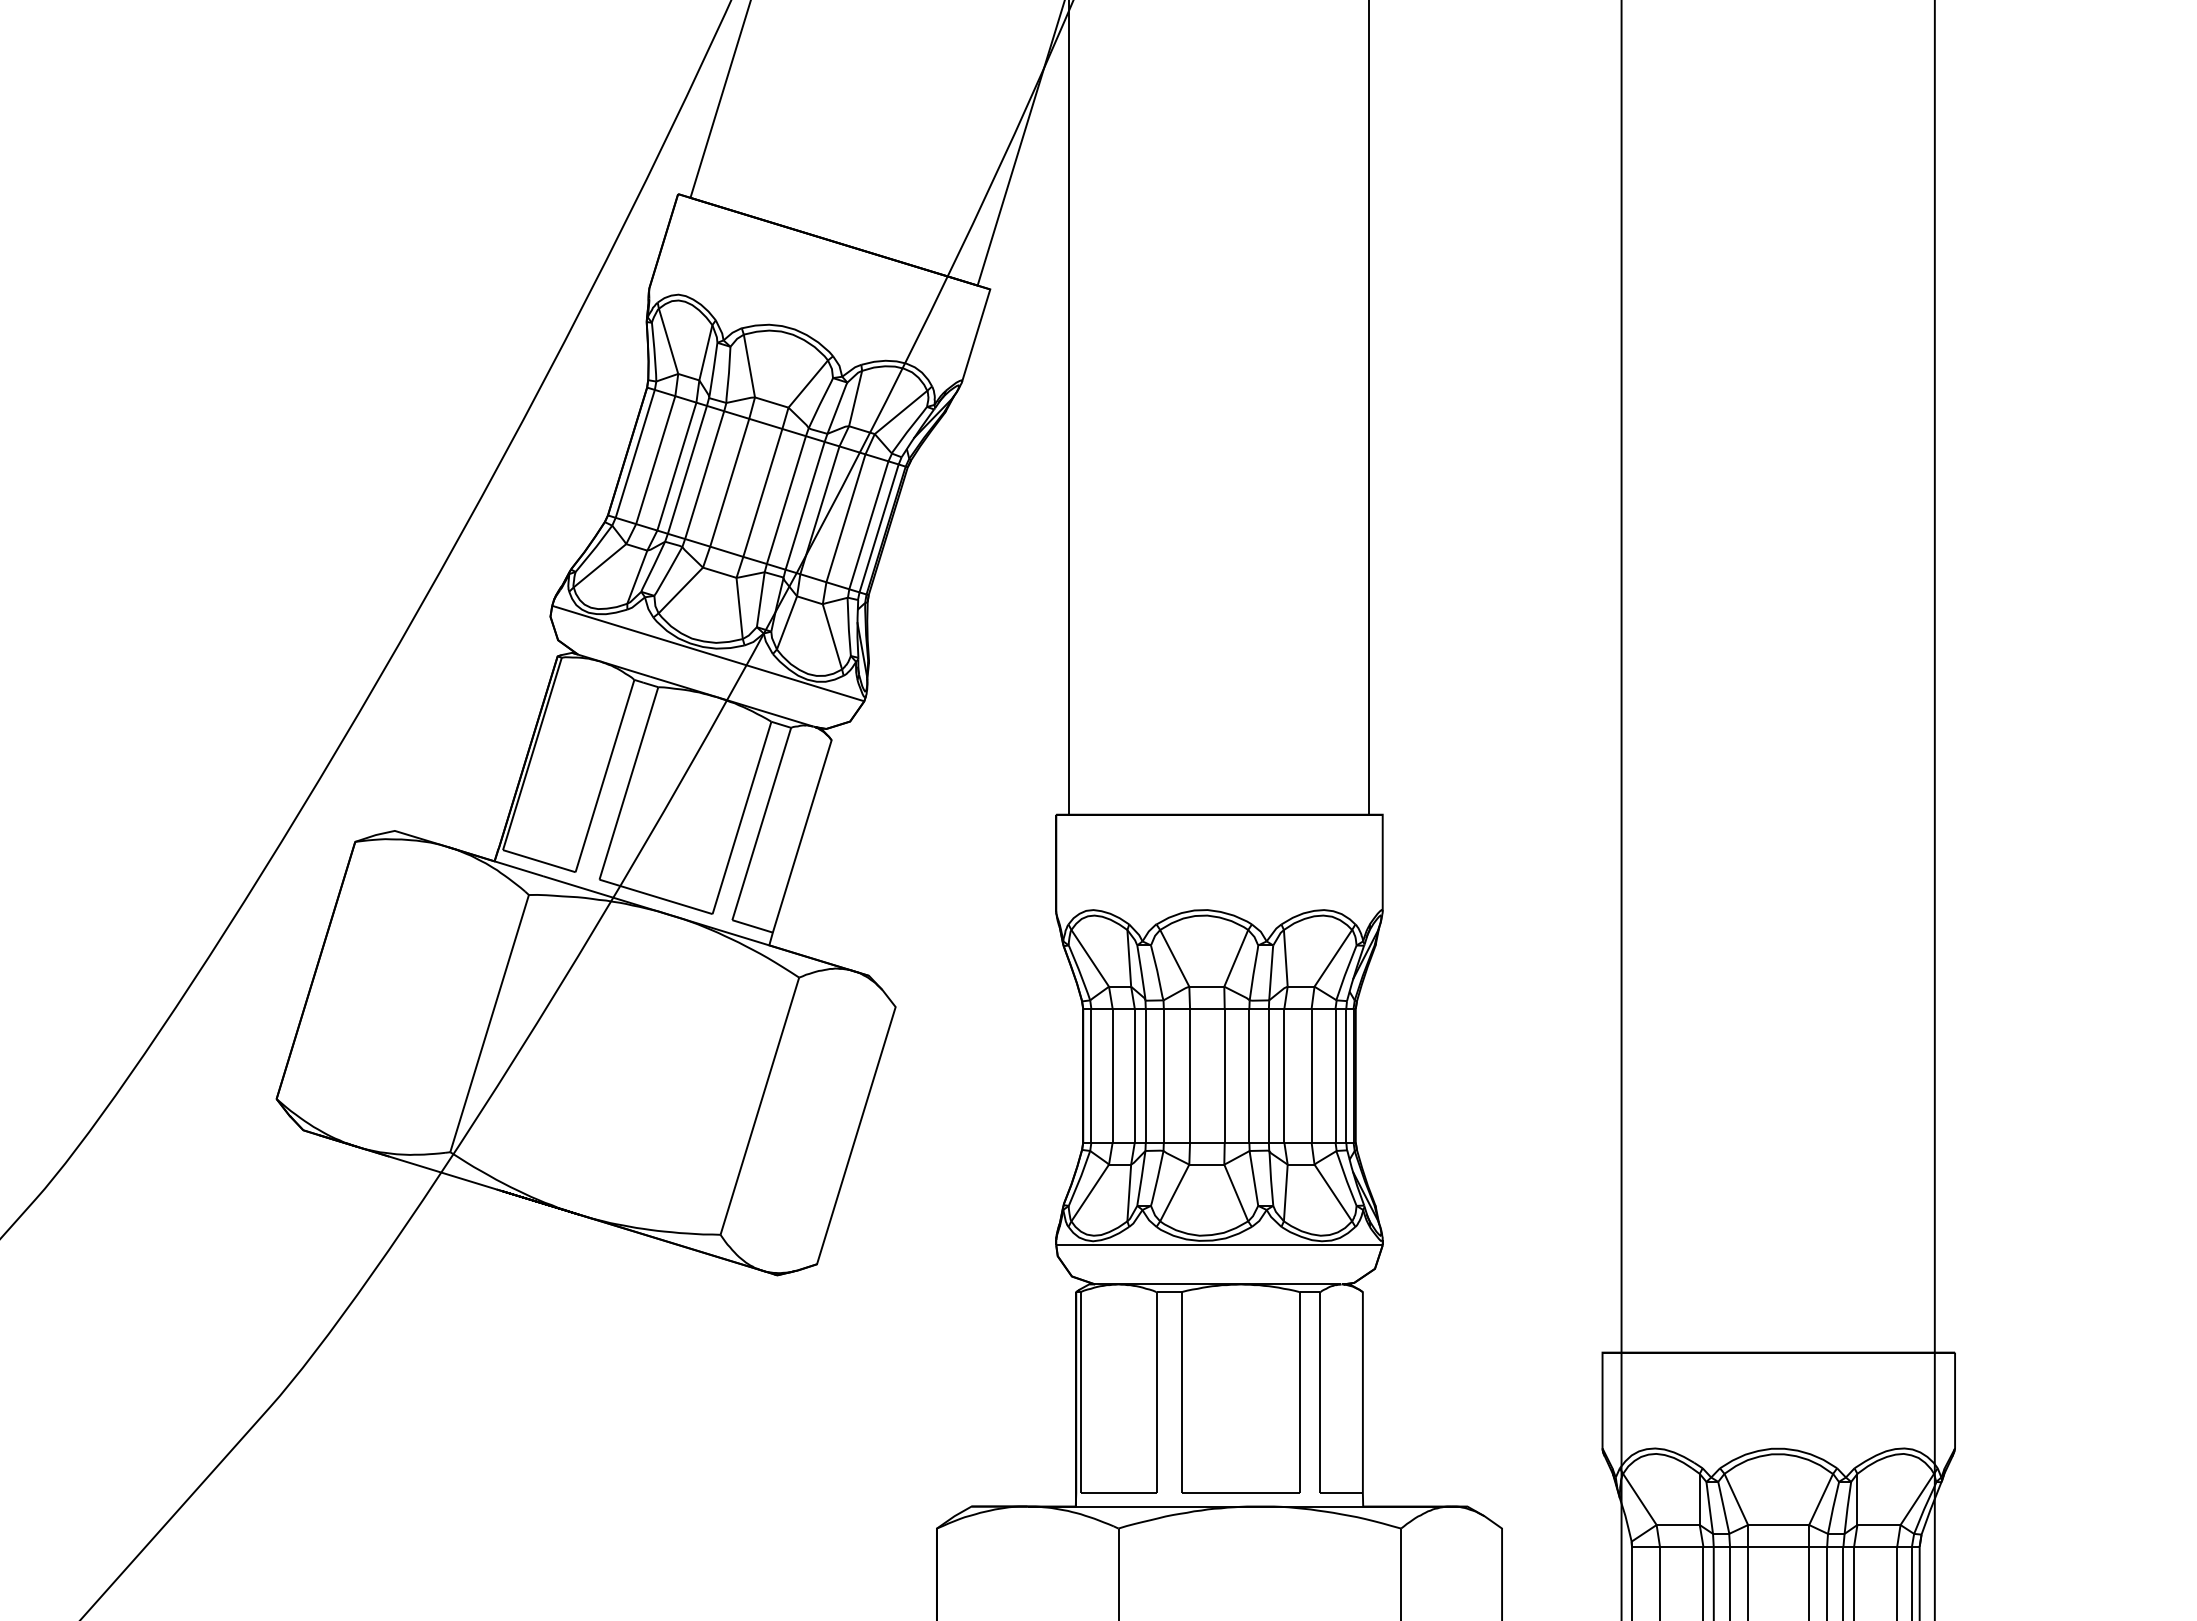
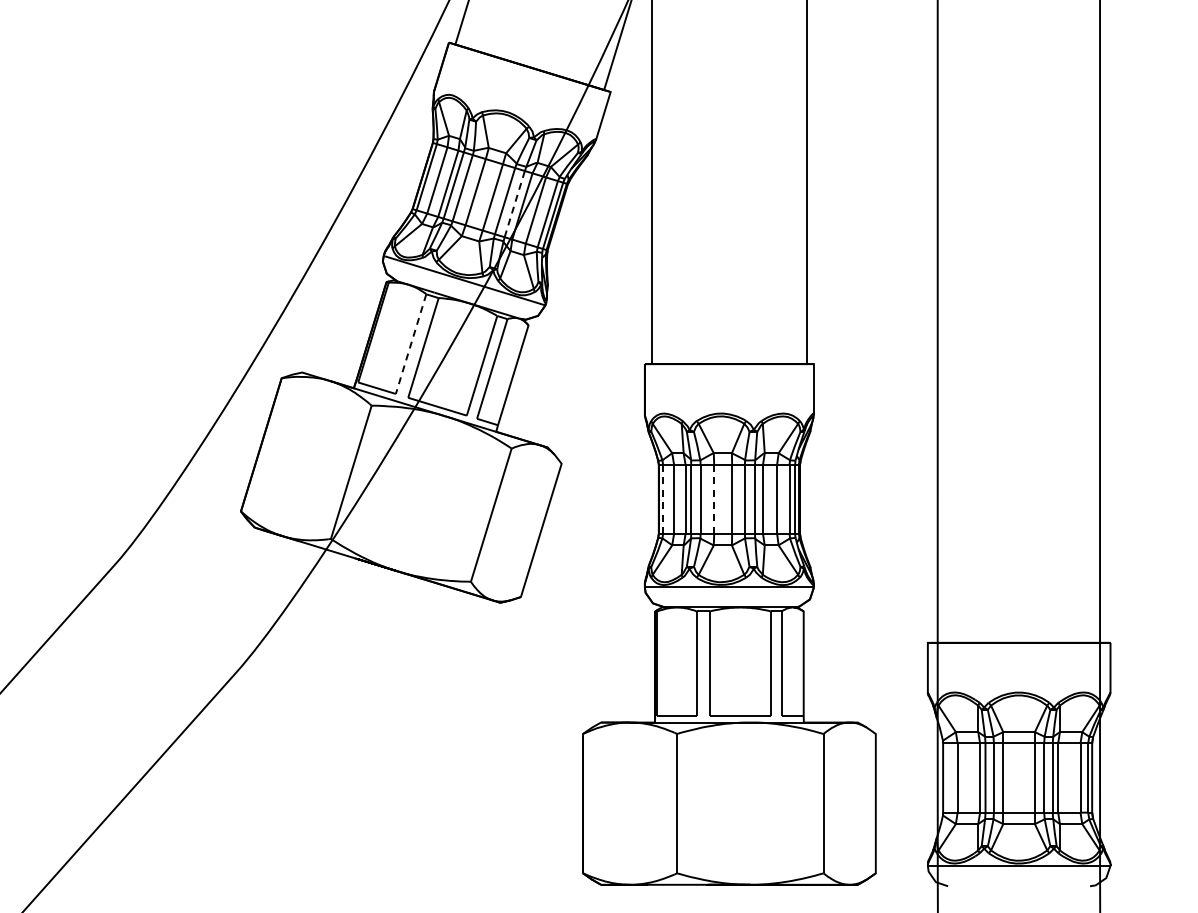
line: (804, 506) -> (514, 204), solid -> dashed
line: (603, 776) -> (410, 344), solid -> dashed
line: (1092, 1075) -> (663, 499), solid -> dashed
line: (1190, 1075) -> (714, 499), solid -> dashed

